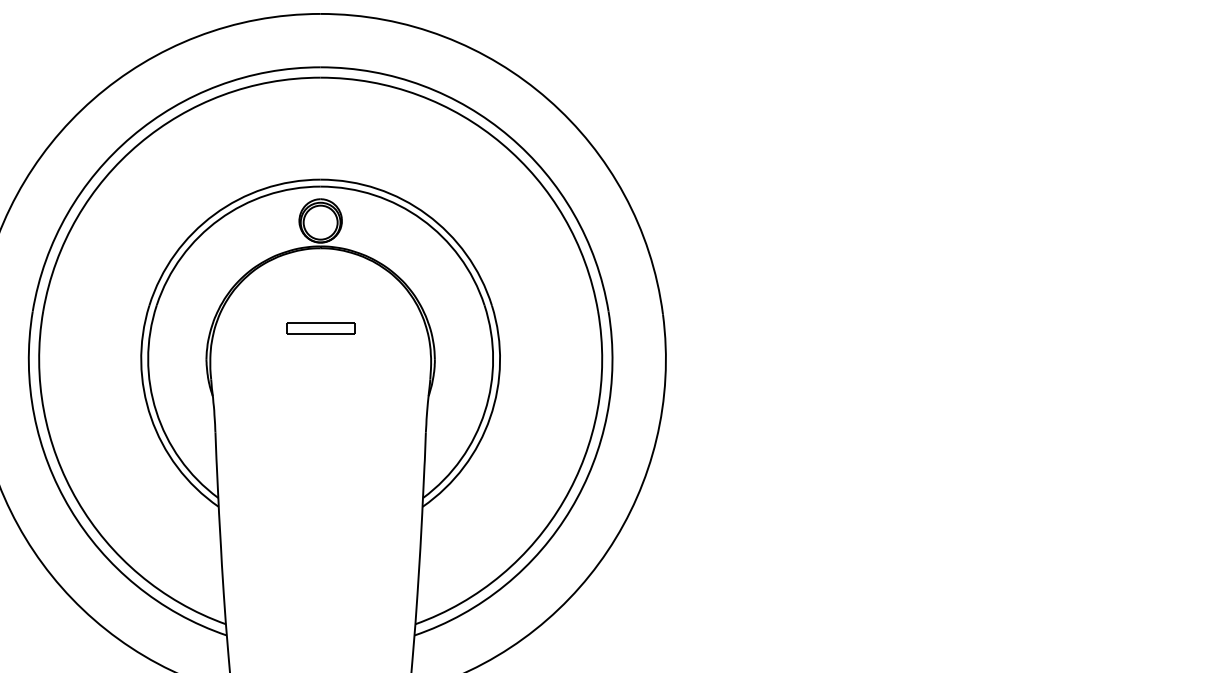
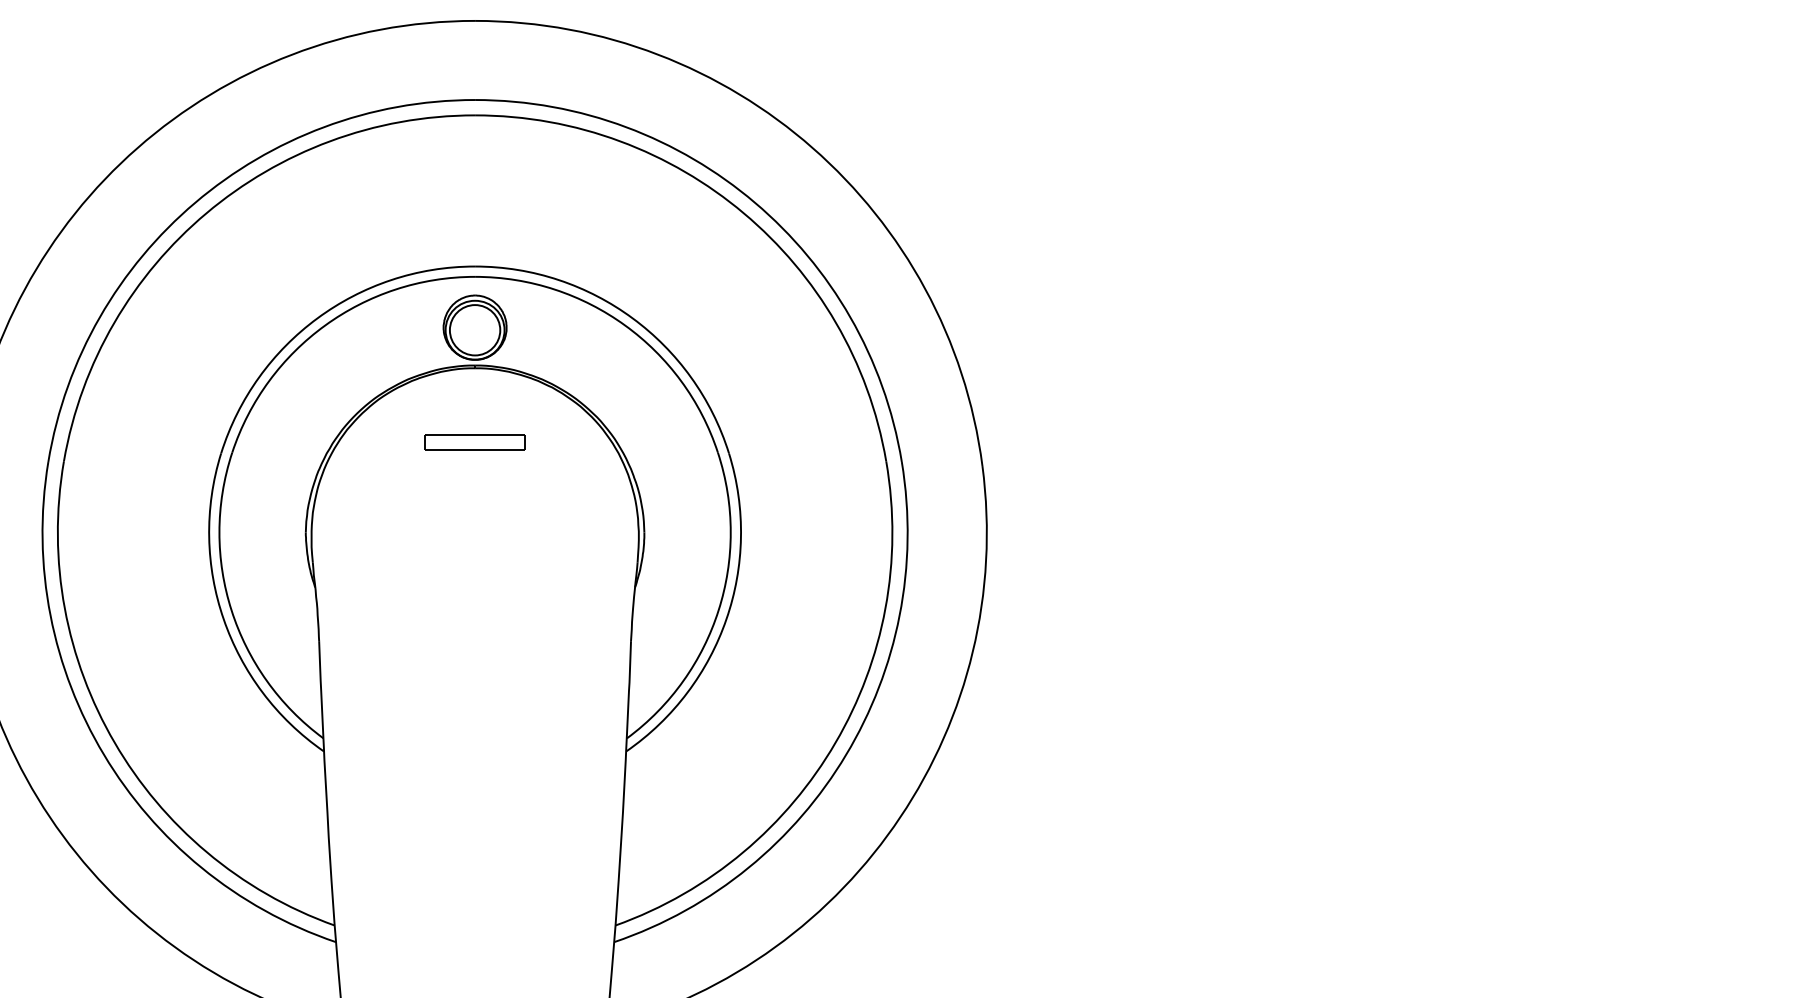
part: (320, 328) -> (474, 442), moved

